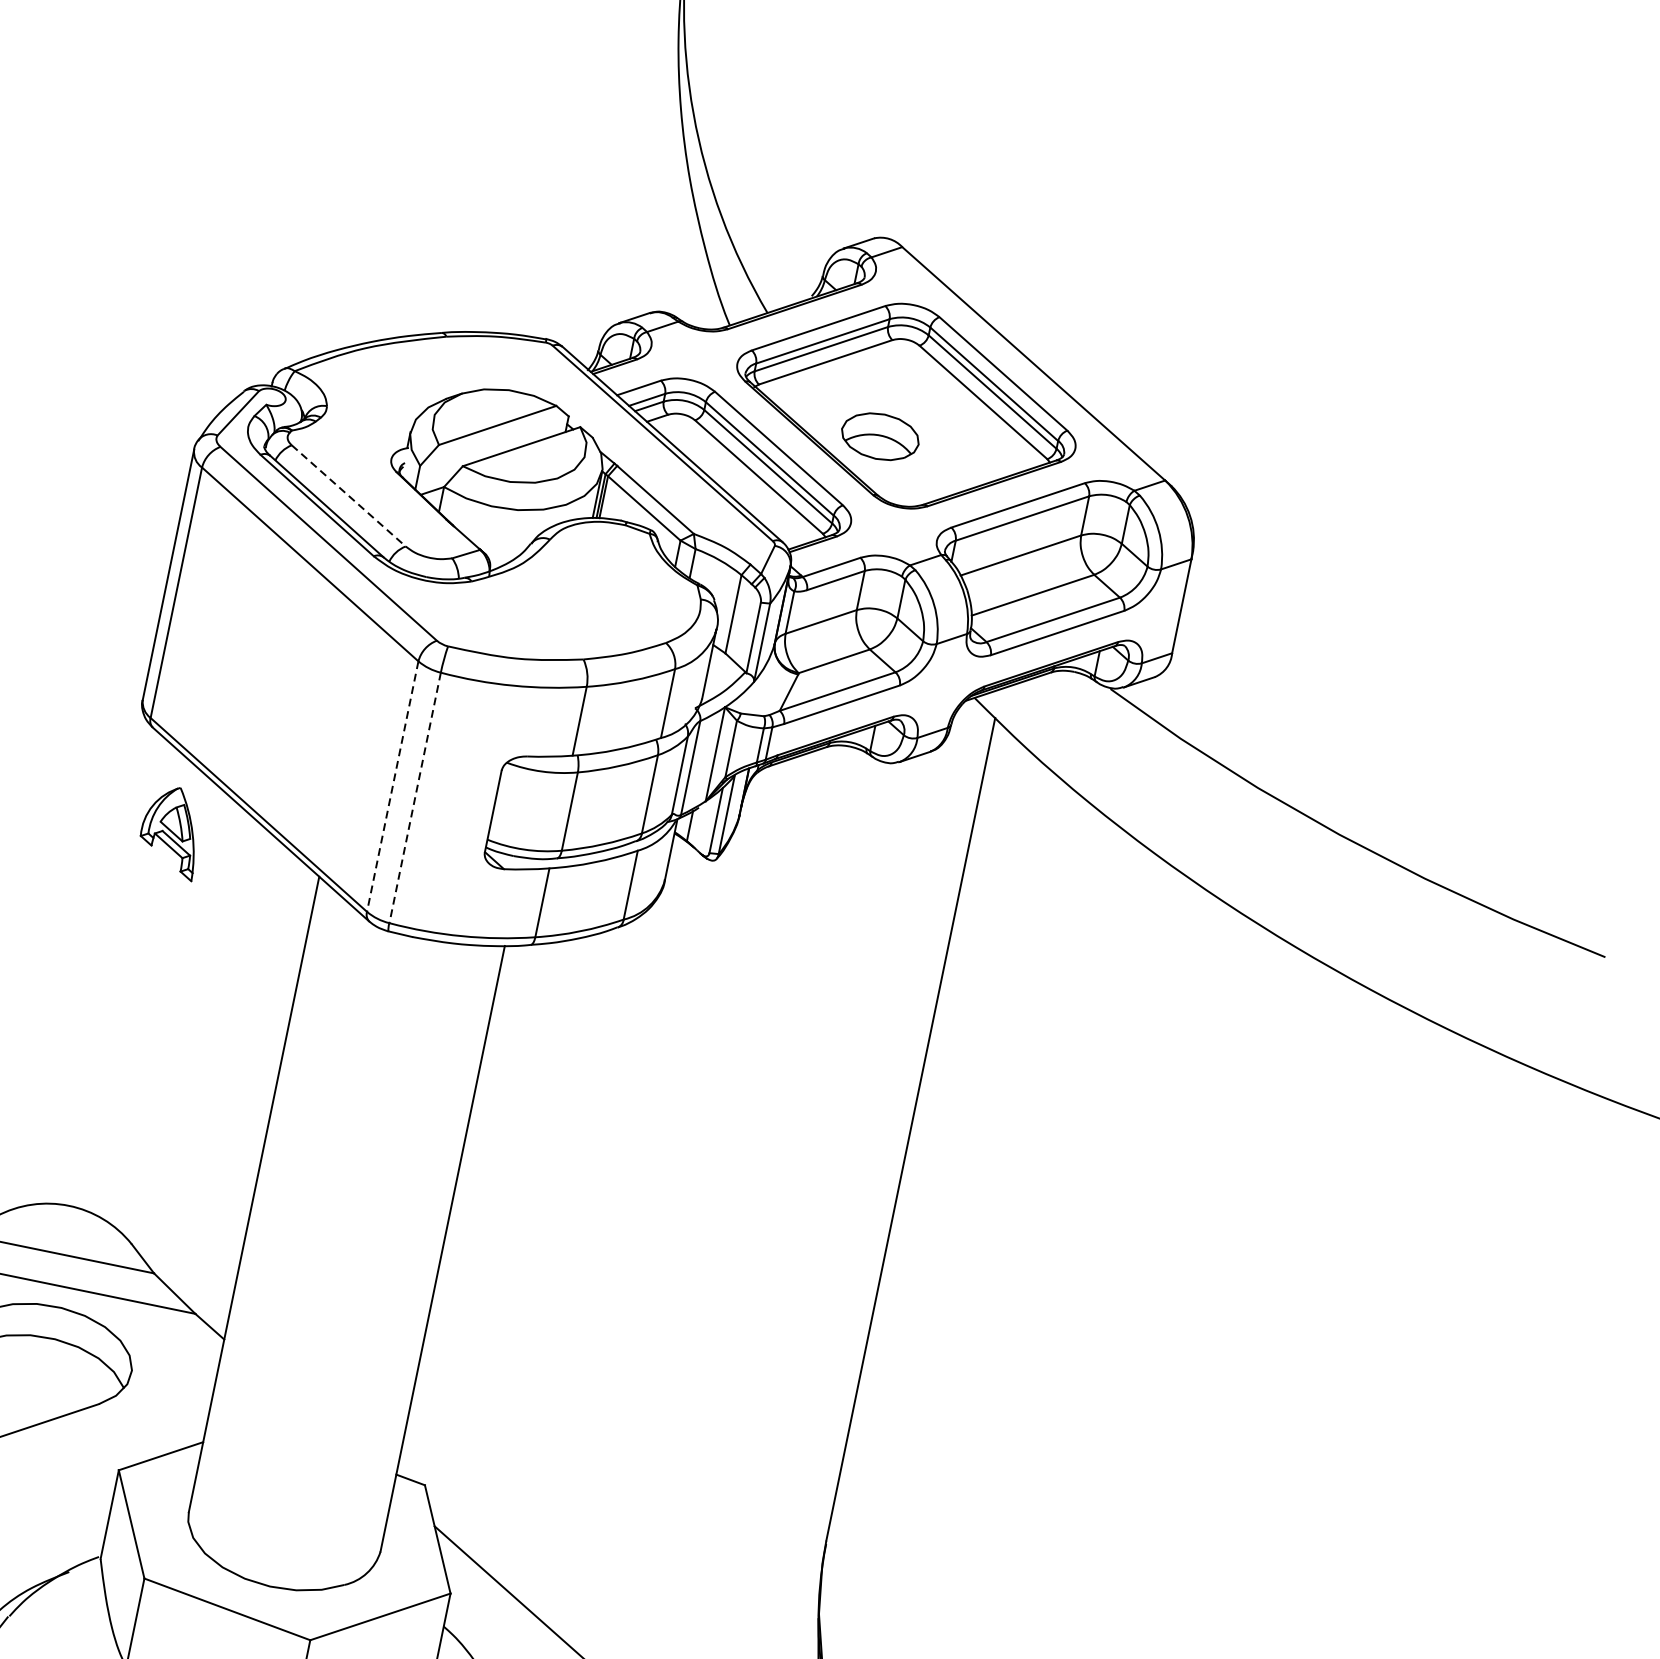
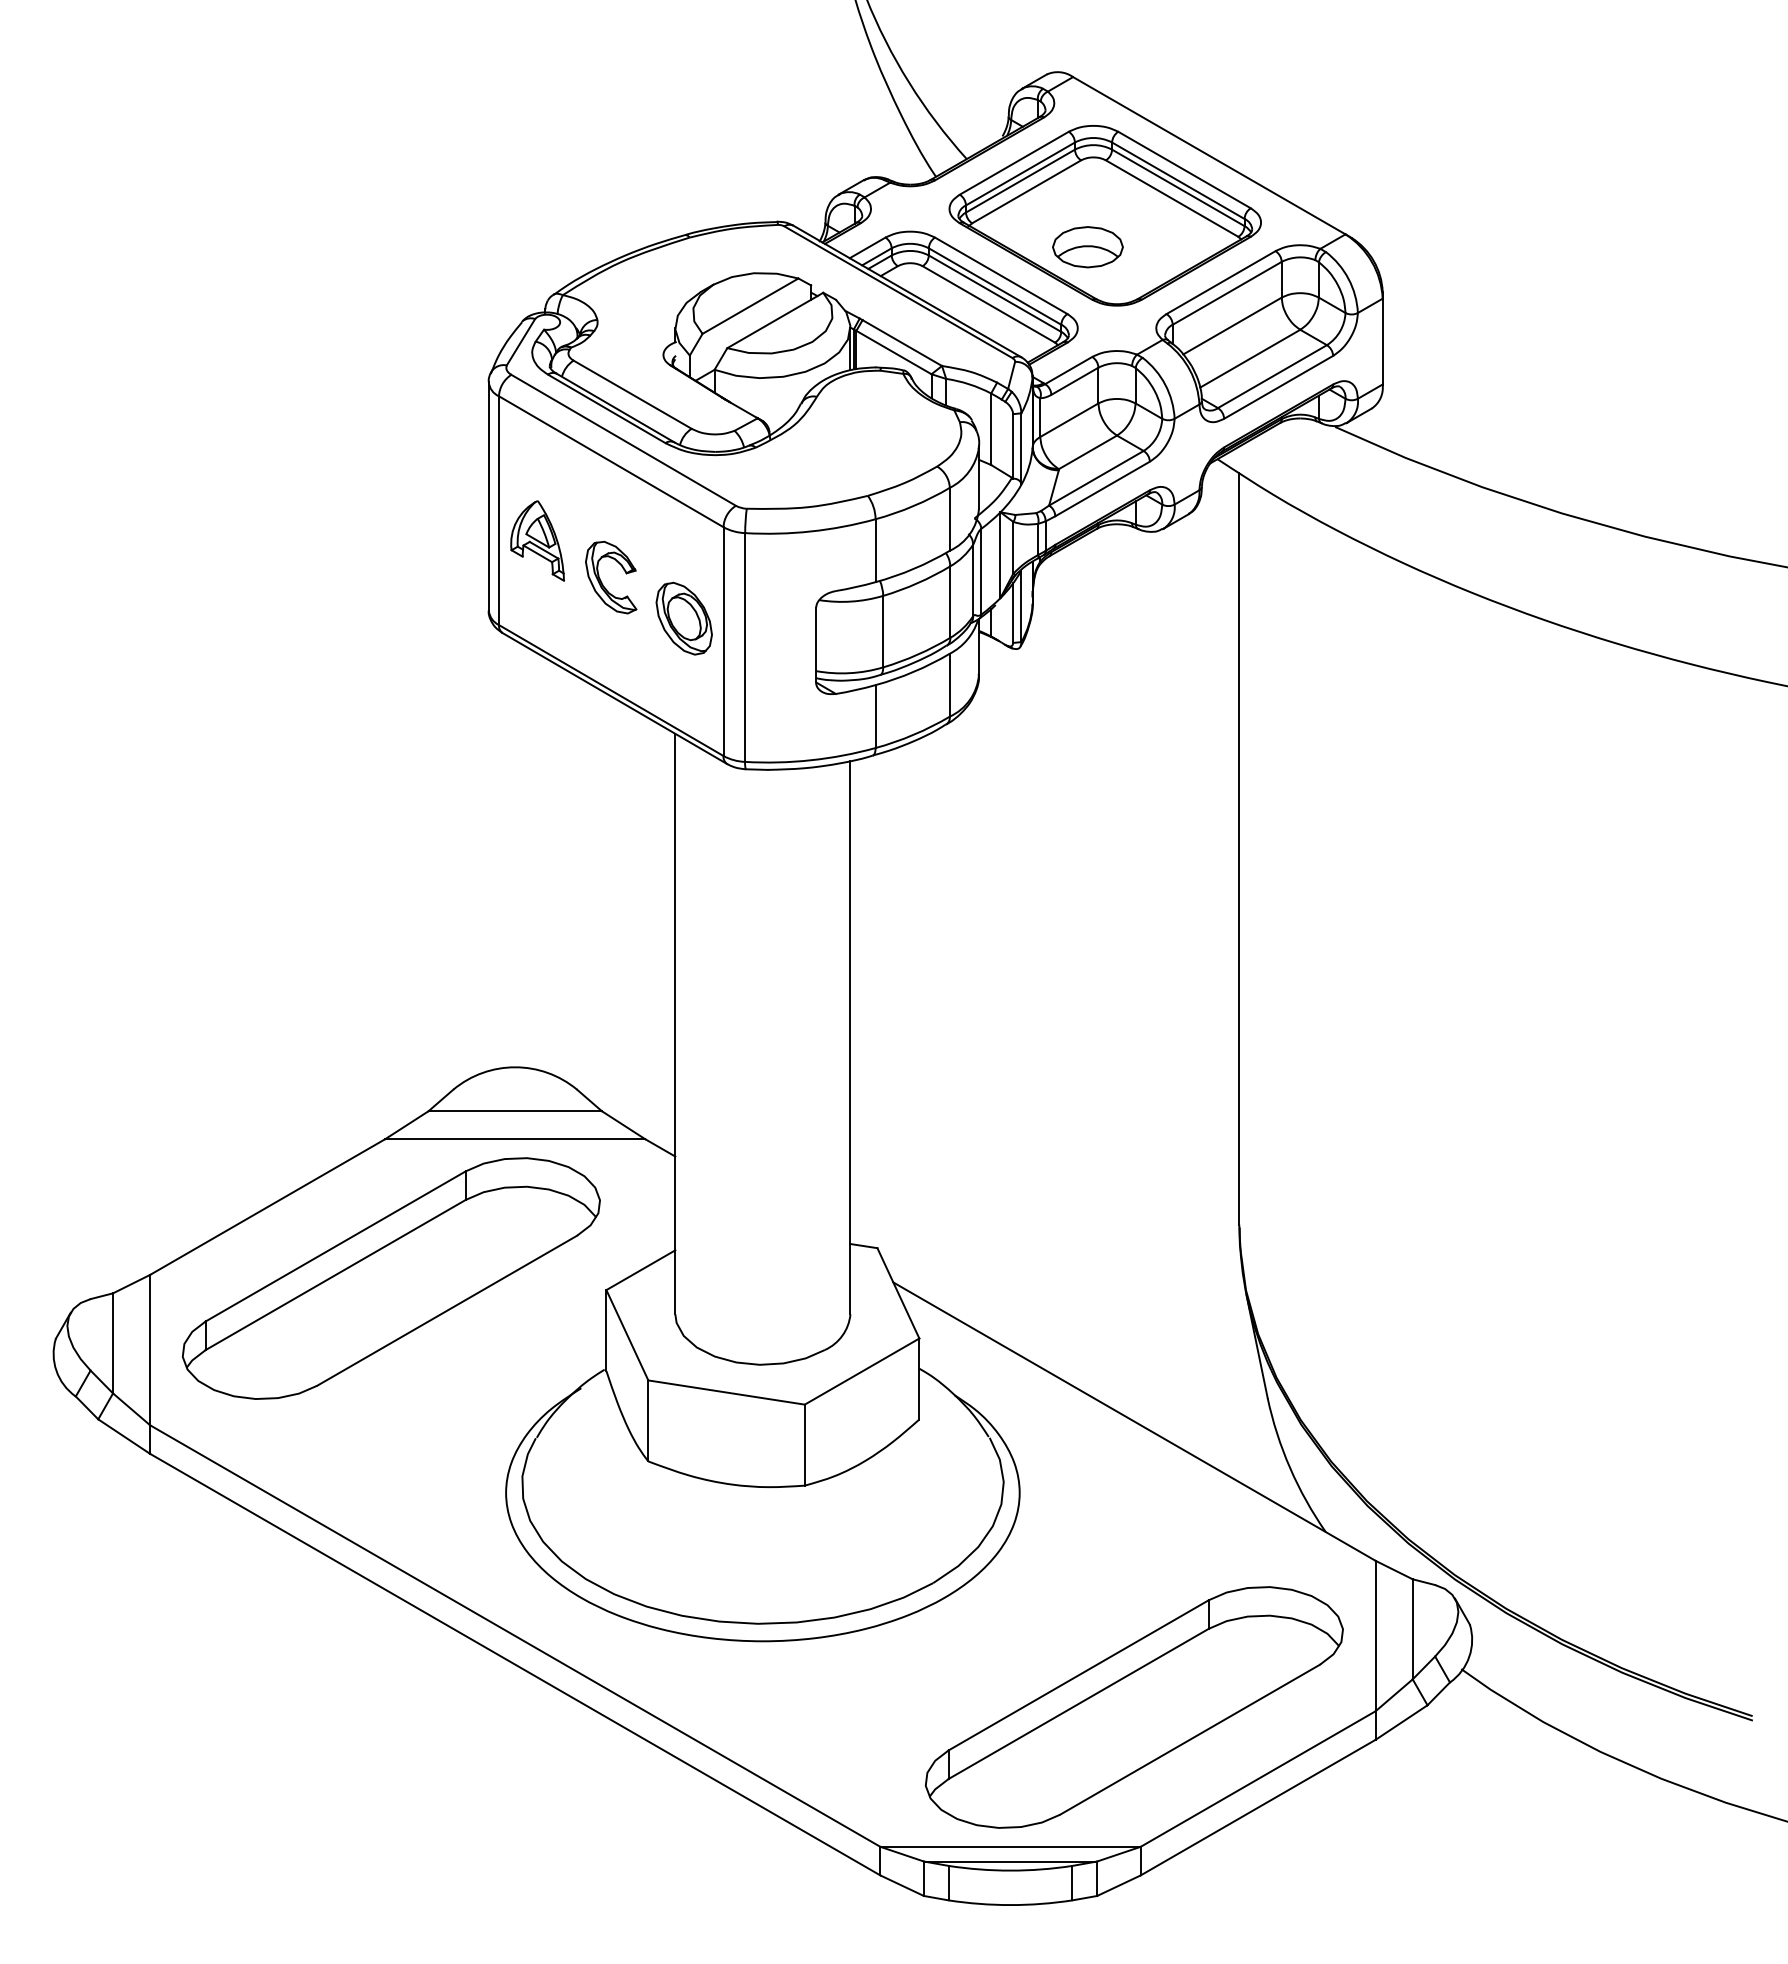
line: (349, 495) -> (633, 394), dashed -> solid
part: (273, 694) -> (602, 582), added
part: (354, 752) -> (683, 618), added
line: (392, 787) -> (723, 642), dashed -> solid
line: (415, 799) -> (745, 648), dashed -> solid
part: (171, 831) -> (537, 540), moved

